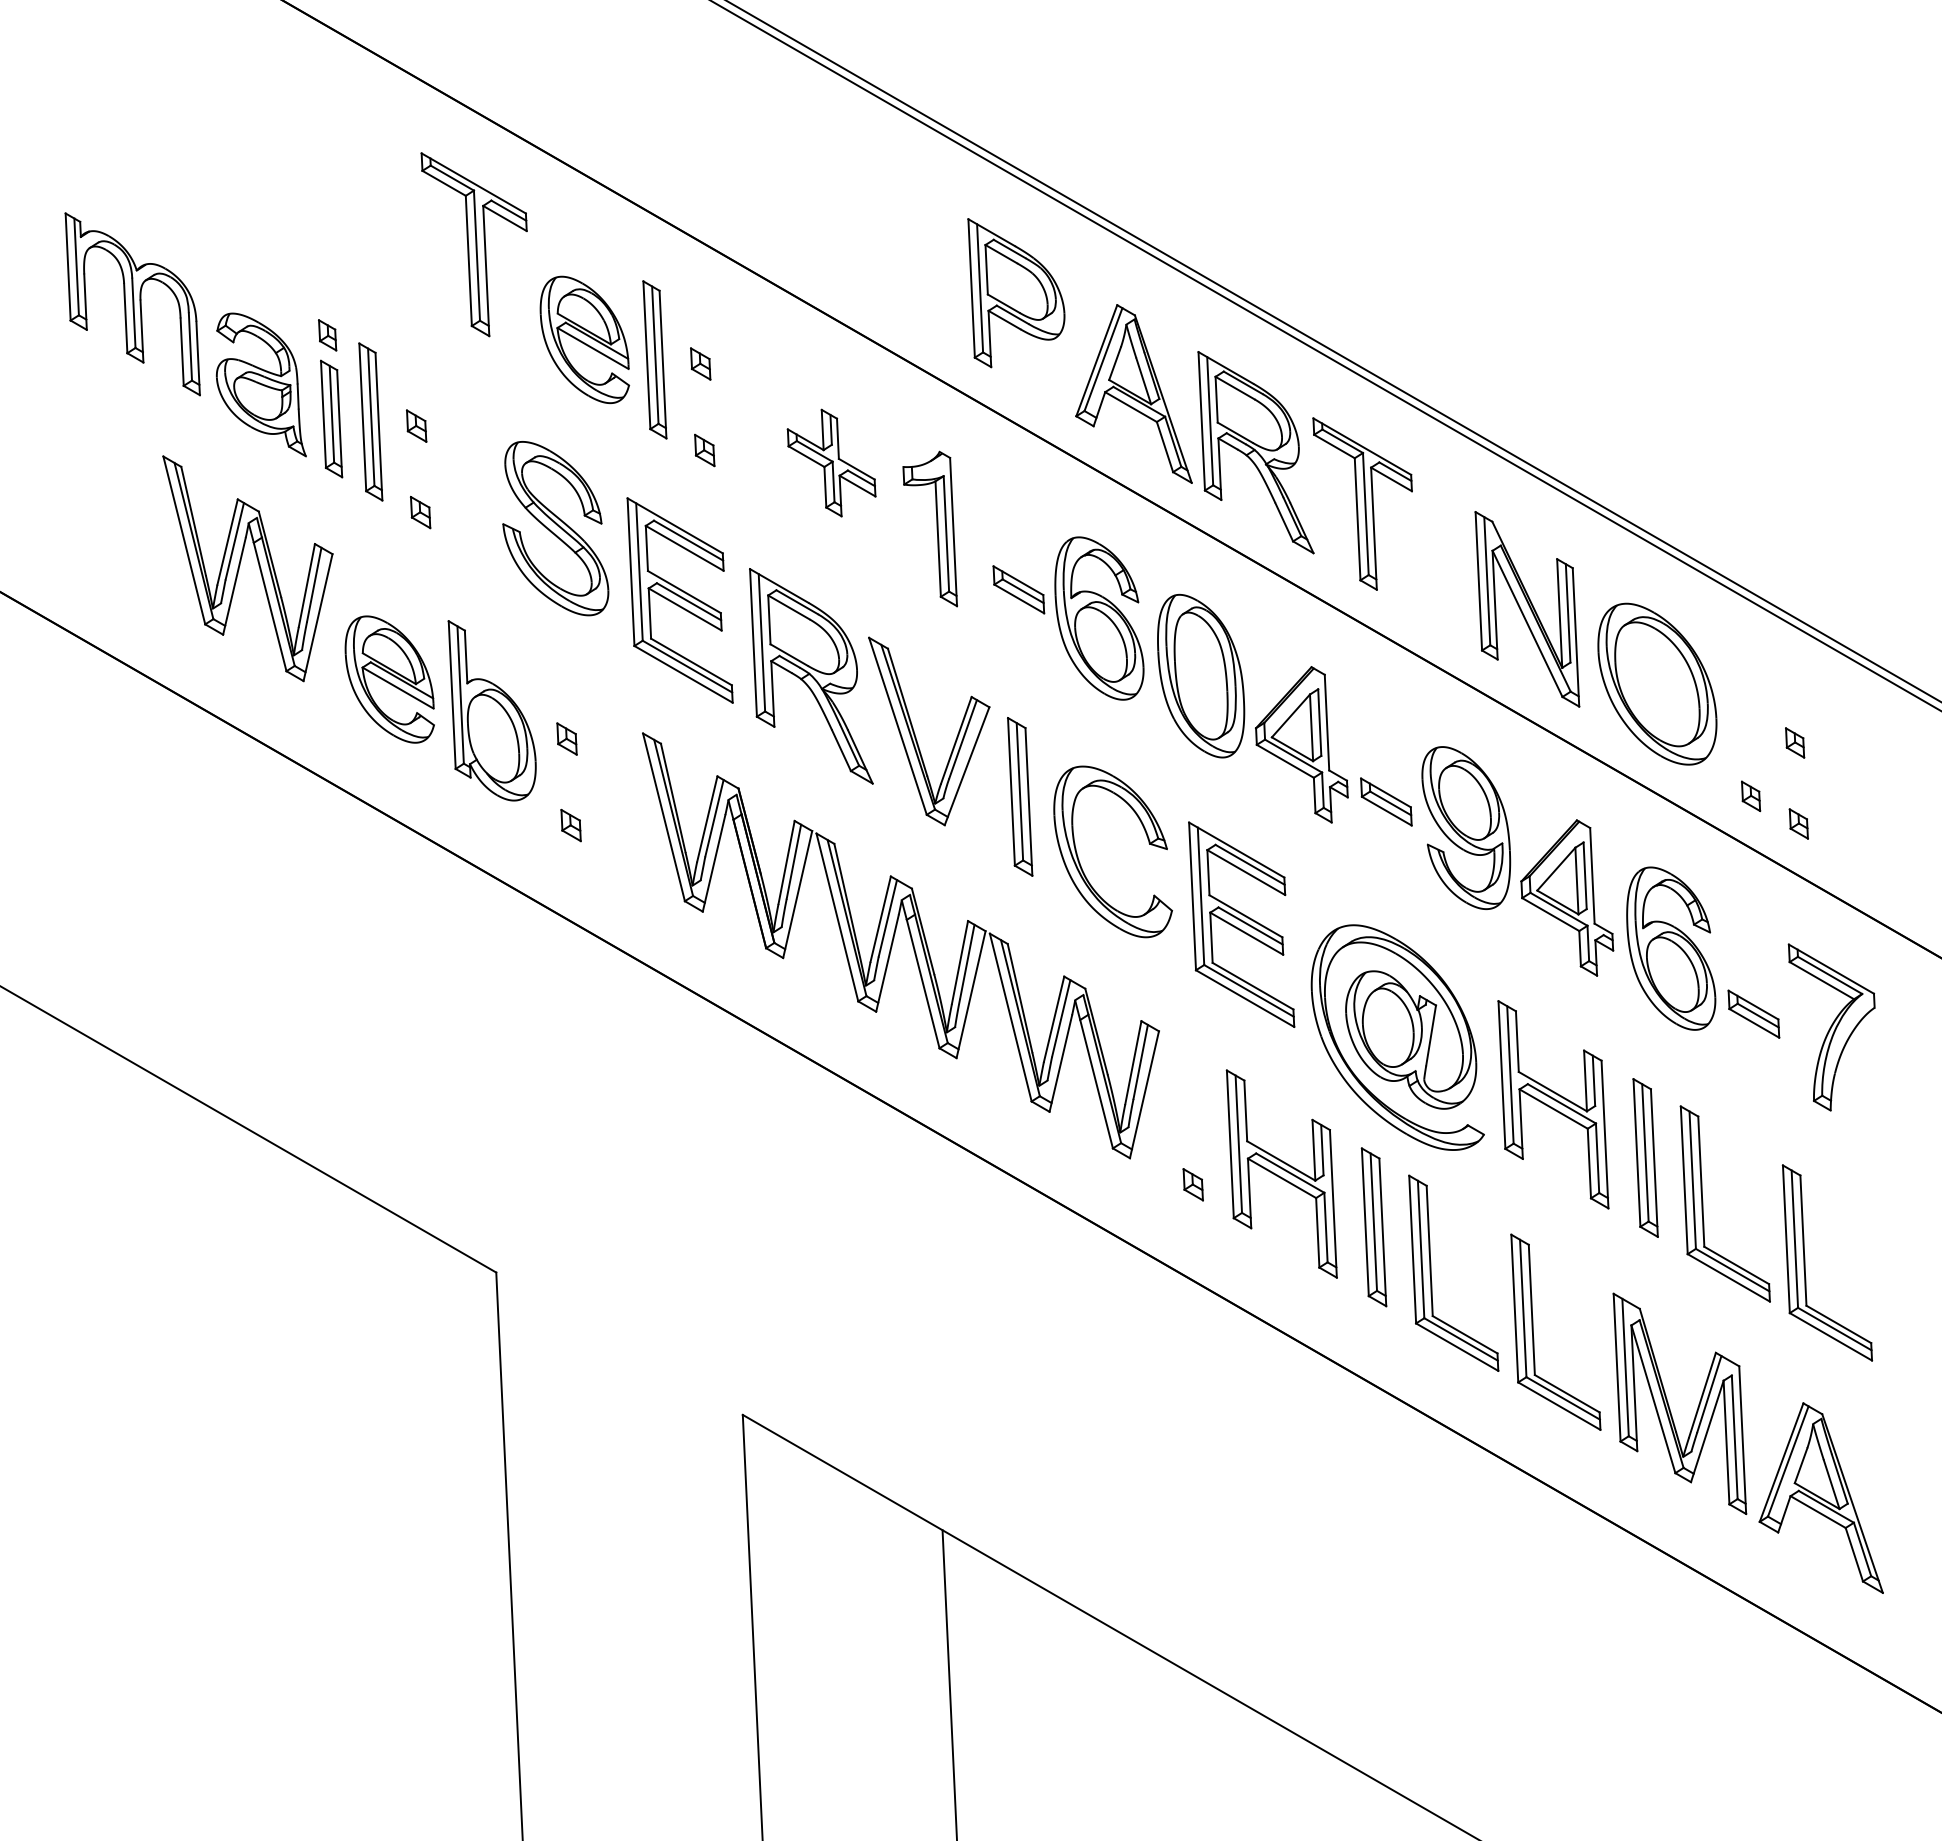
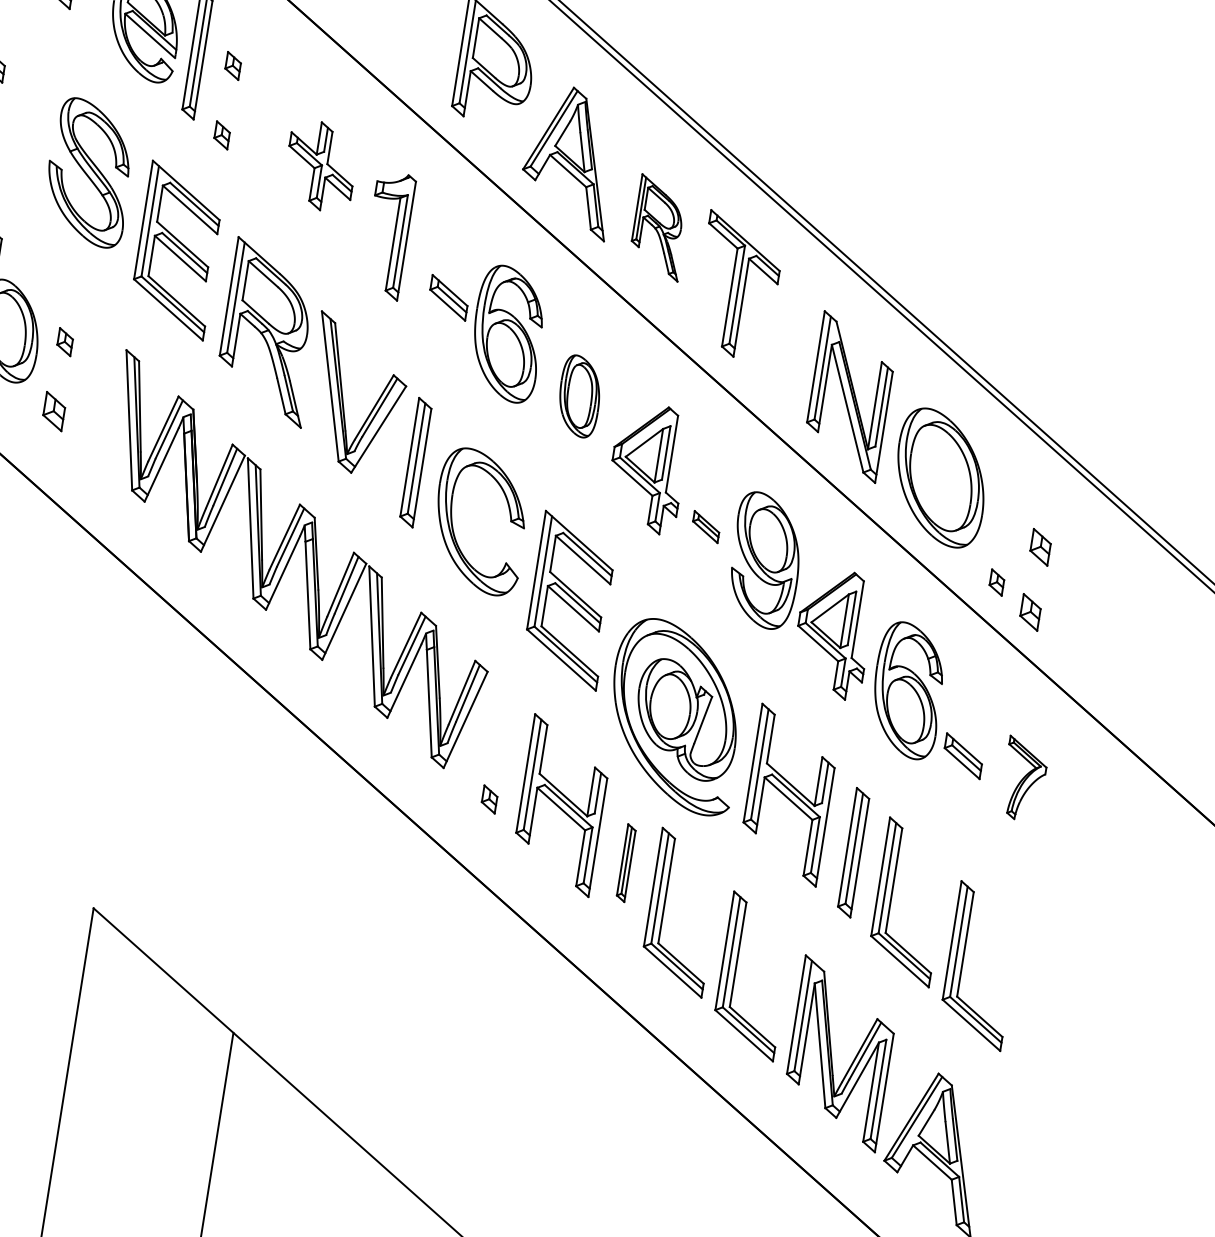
part: (1255, 452) -> (659, 227), size x0.6
part: (1201, 675) -> (579, 396), size x0.6
part: (1795, 742) -> (1041, 547), size x1.4
part: (1386, 801) -> (706, 526), size x0.7
part: (1798, 823) -> (1030, 611), size x1.4
part: (570, 825) -> (53, 411), size x1.4
part: (1831, 1027) -> (1022, 779), size x0.6
part: (1373, 1227) -> (625, 863), size x0.6

